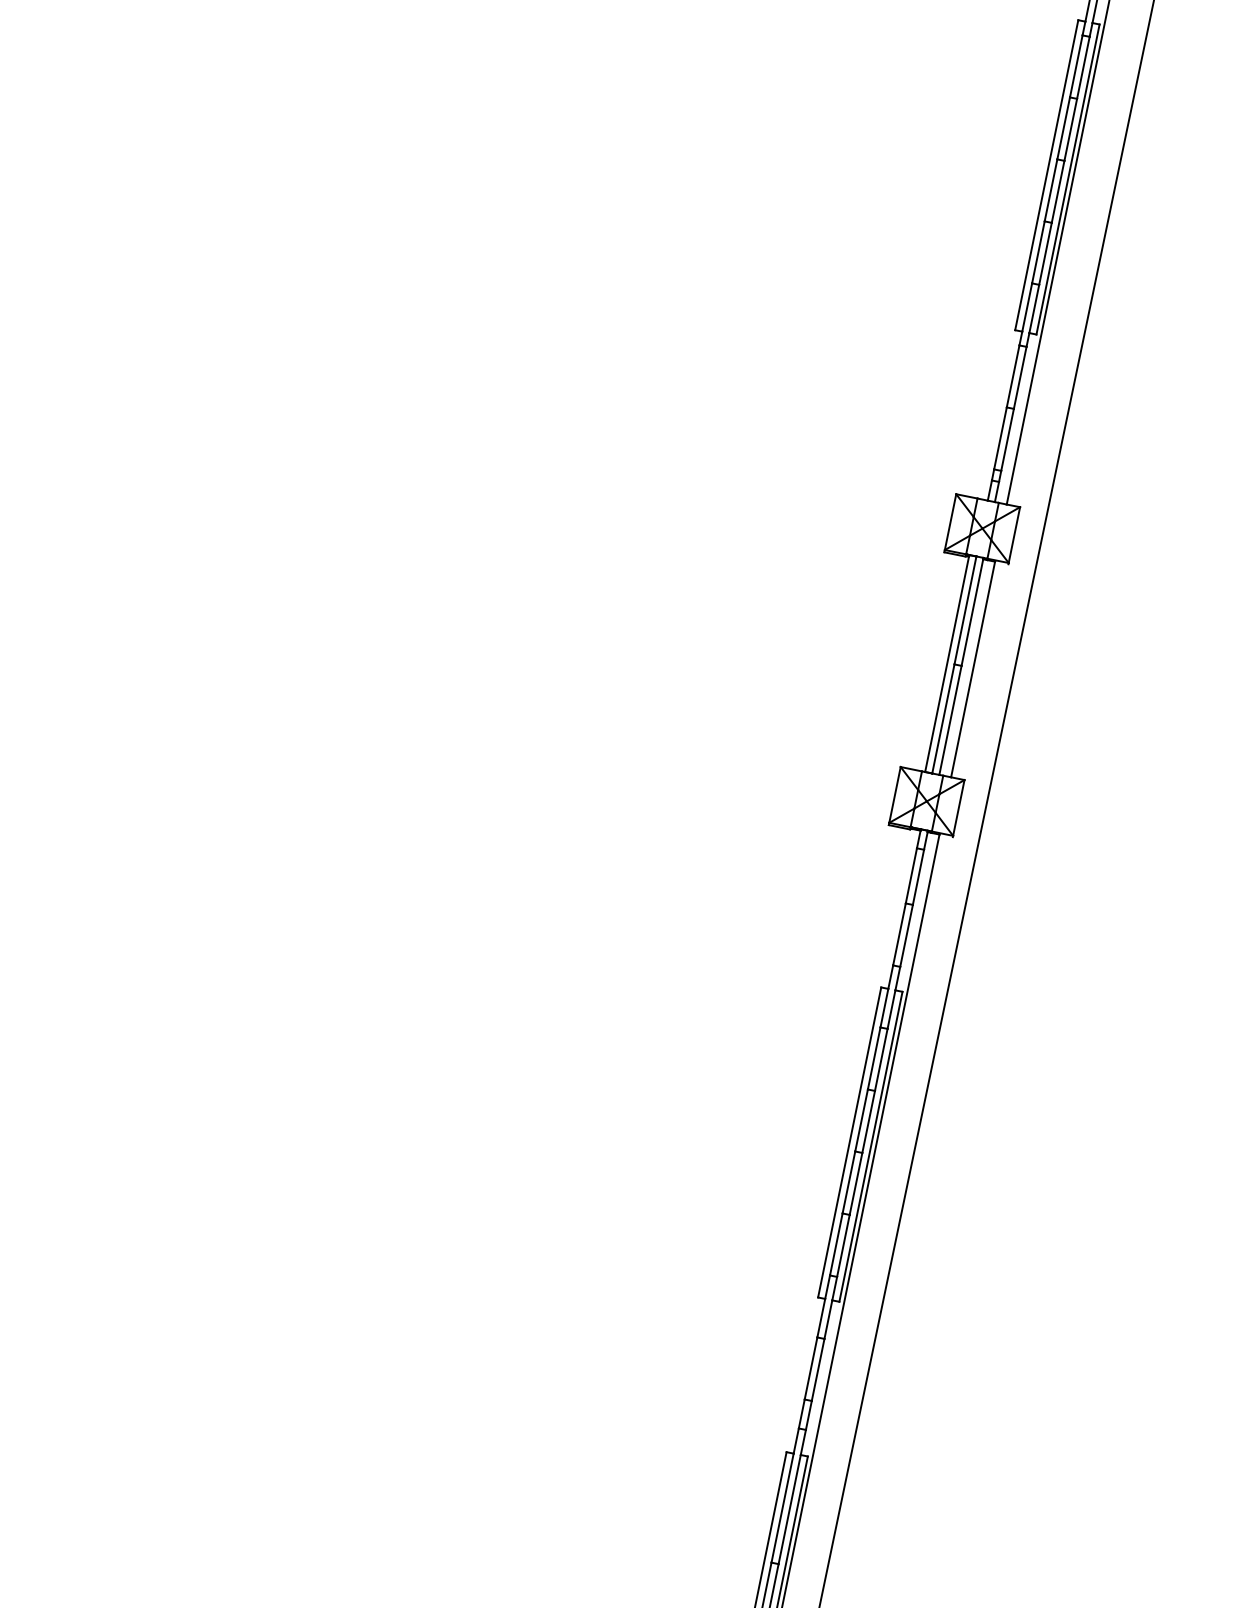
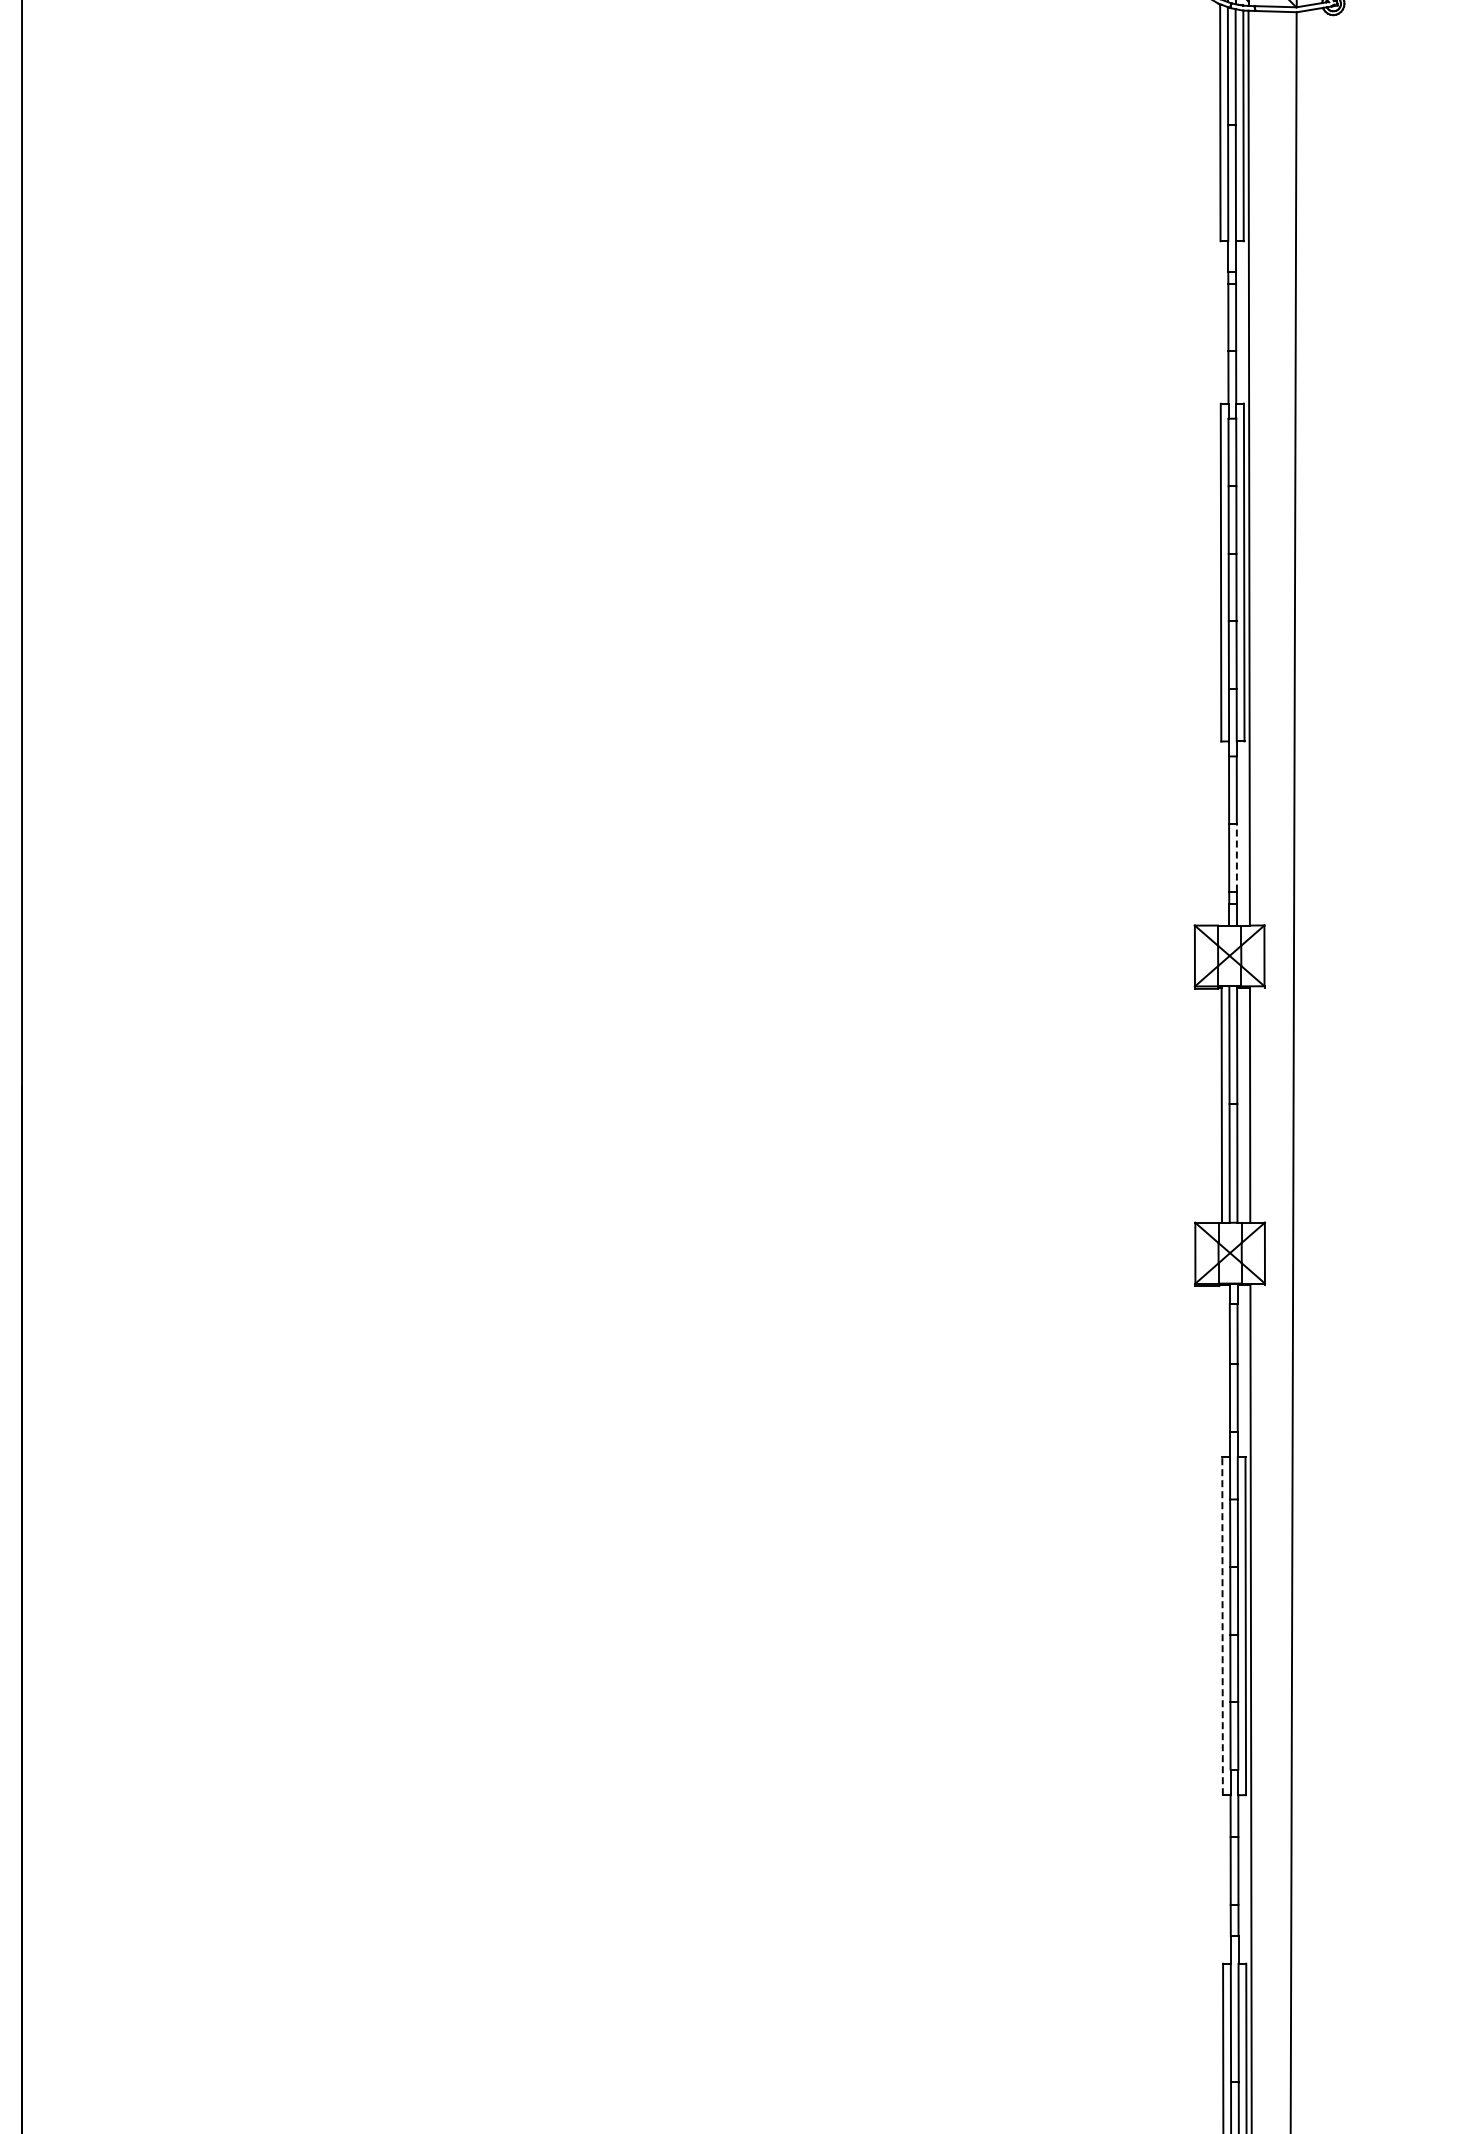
line: (1007, 439) -> (1236, 857), solid -> dashed
line: (849, 1142) -> (1222, 1626), solid -> dashed

